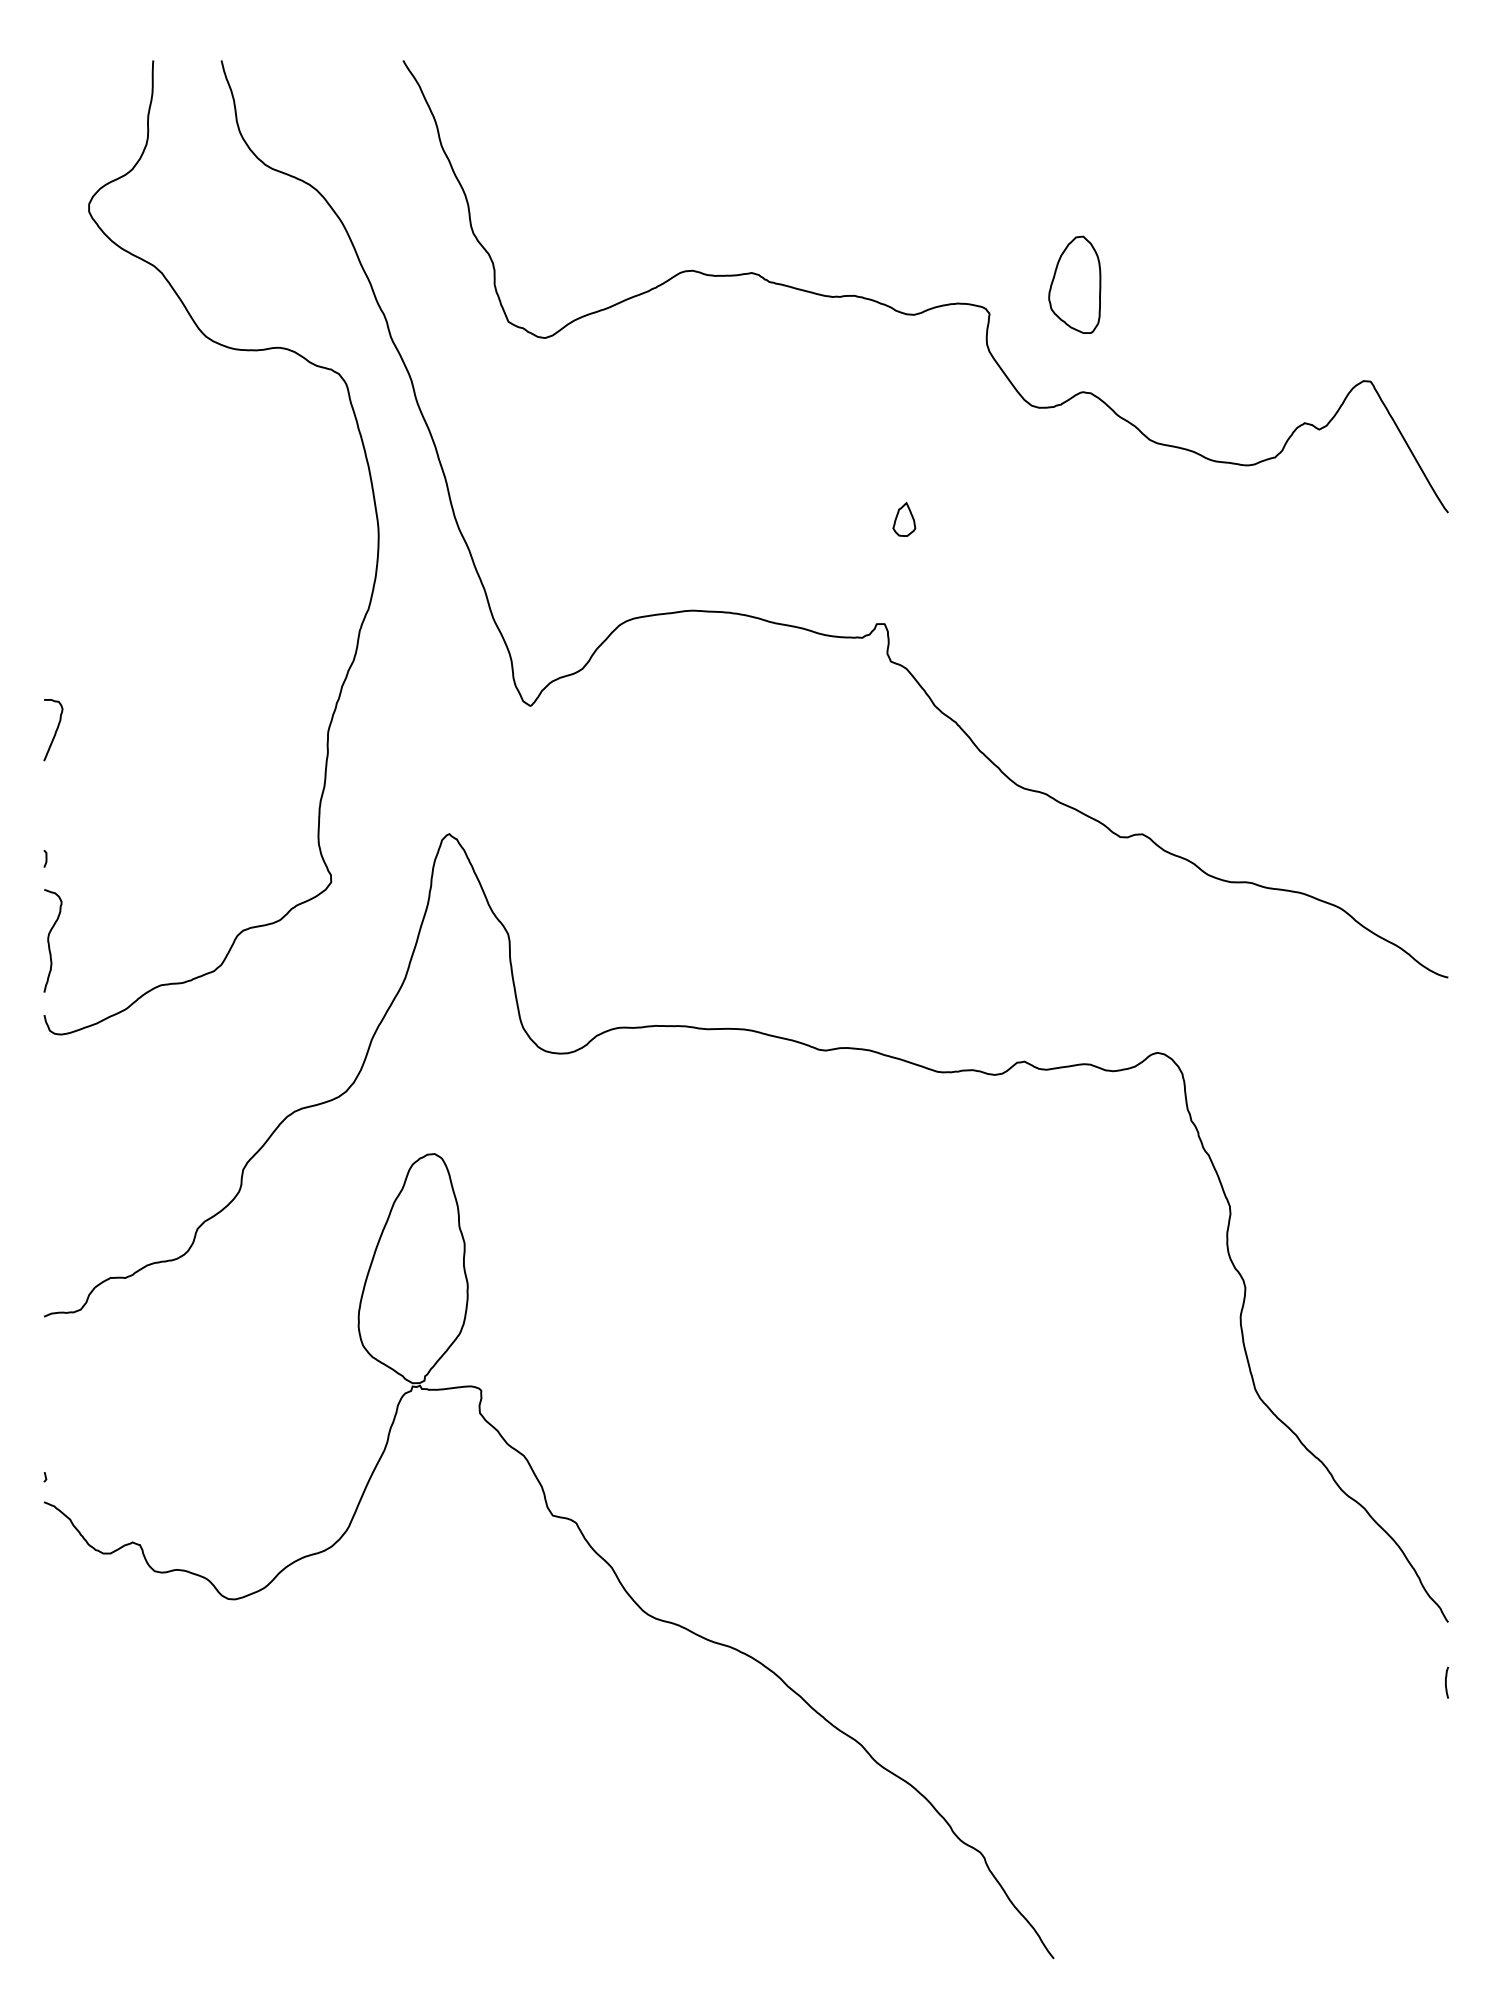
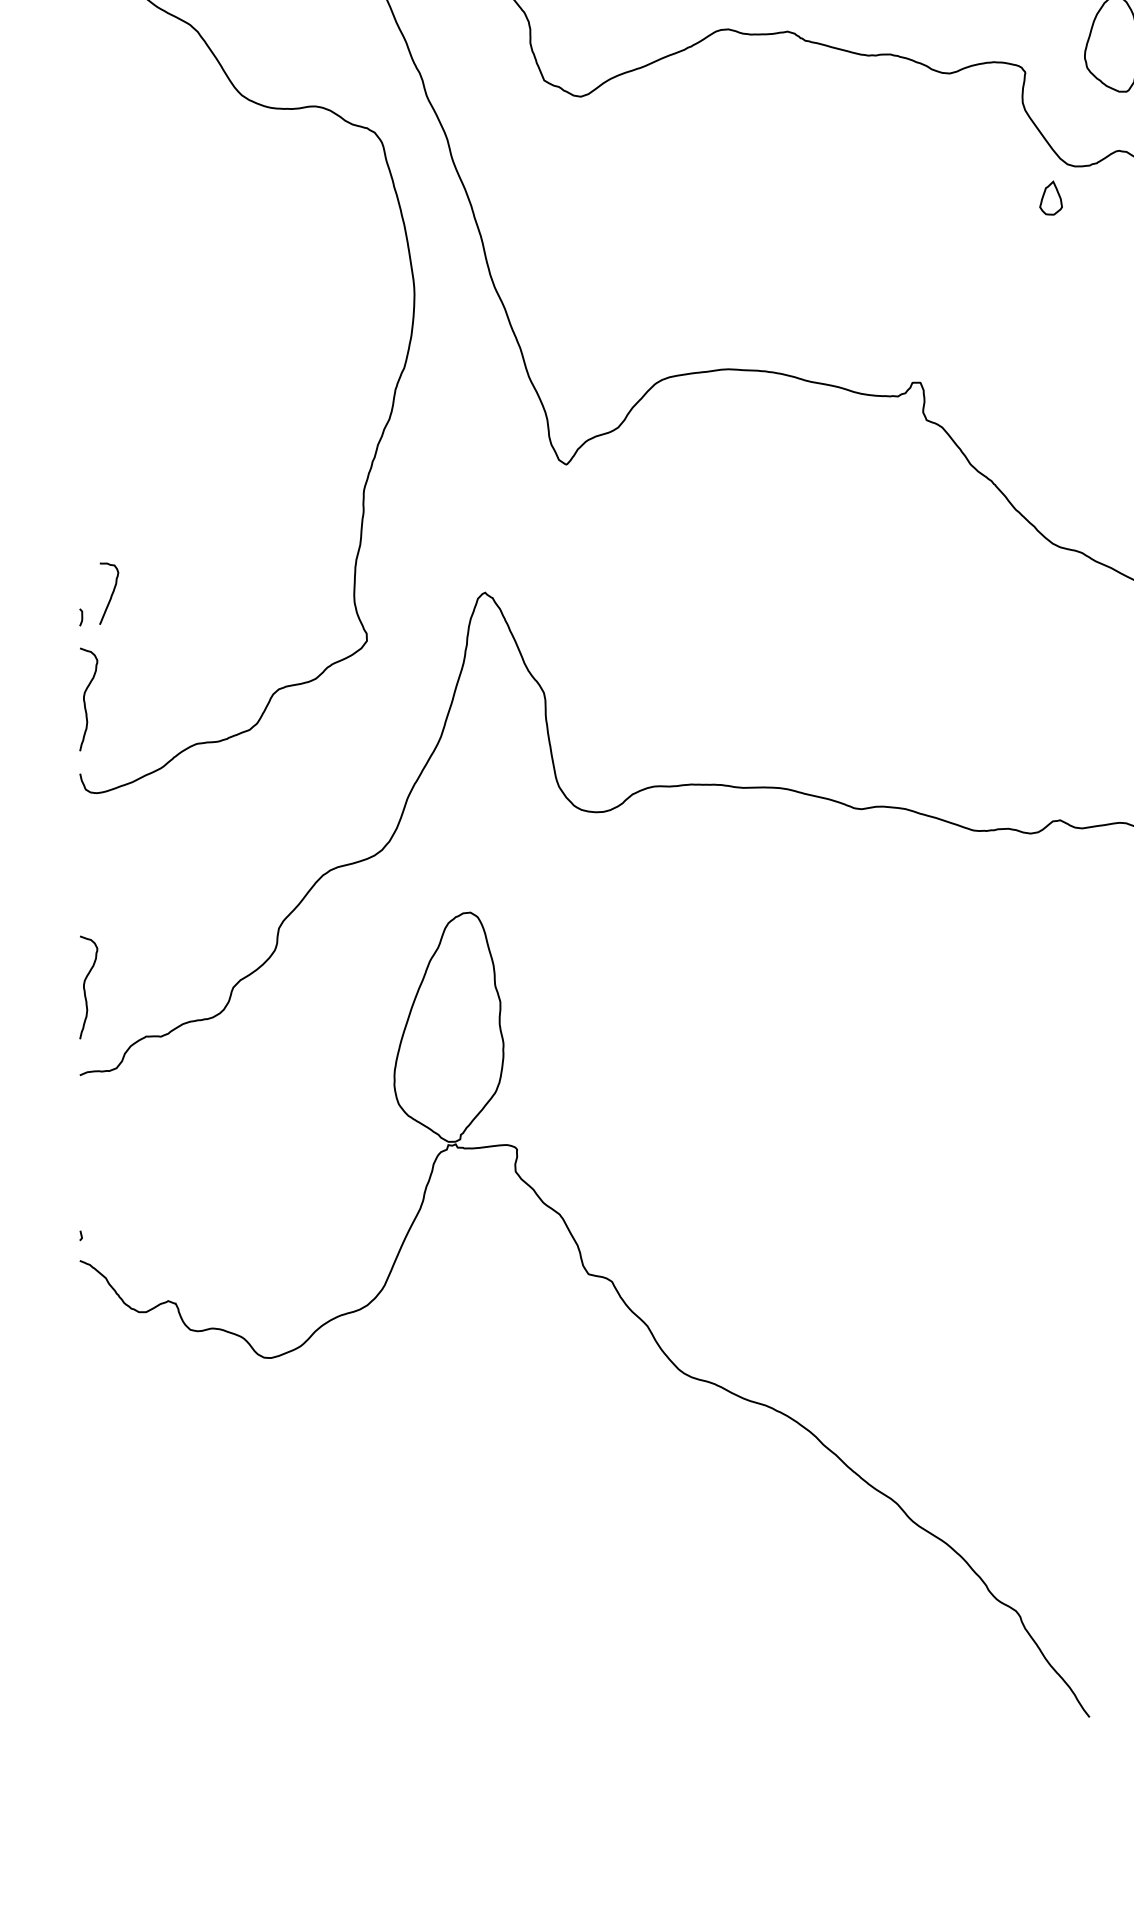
part: (904, 518) -> (1051, 197), moved
curve: (55, 730) -> (111, 594), moved
curve: (49, 1228) -> (85, 987), added

